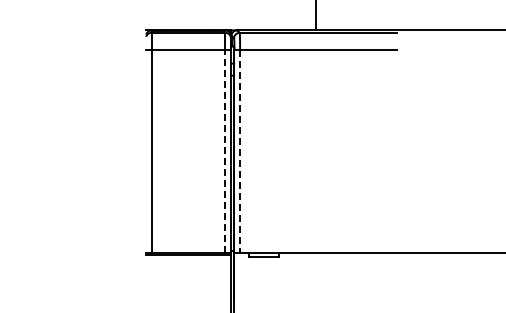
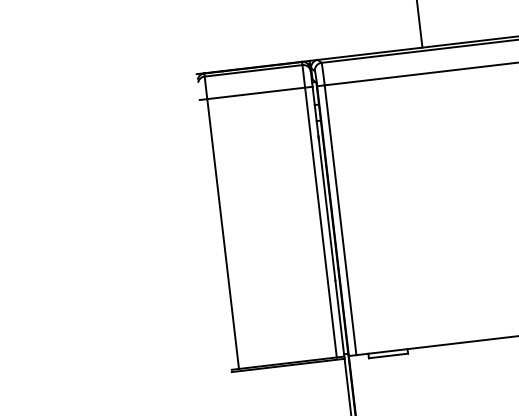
line: (225, 151) -> (321, 222), dashed -> solid
line: (240, 151) -> (341, 220), dashed -> solid

